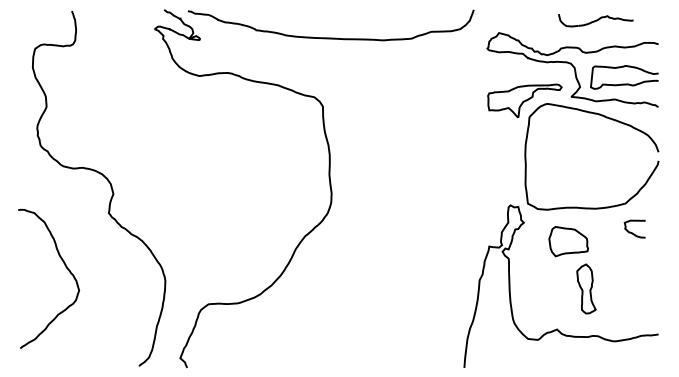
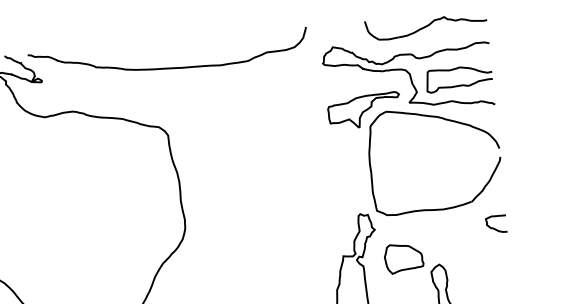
part: (595, 20) -> (425, 26), size x1.67
curve: (632, 232) -> (494, 227), moved
part: (568, 241) -> (403, 258), moved

